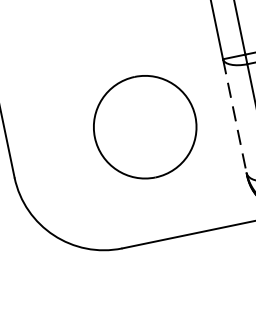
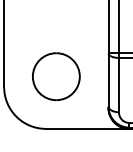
line: (234, 117) -> (108, 80), dashed -> solid
part: (145, 126) -> (56, 76), moved

